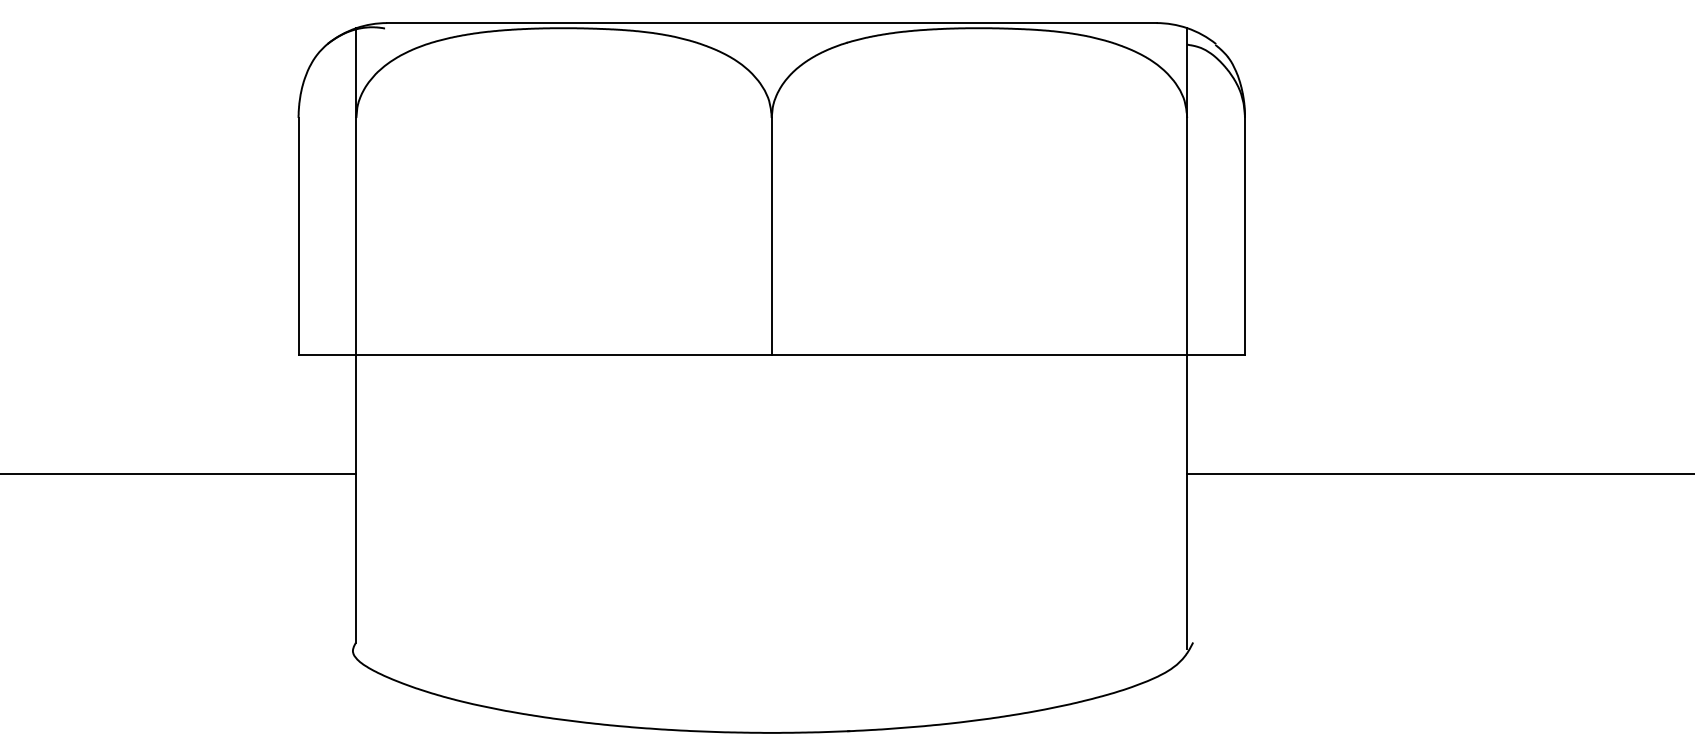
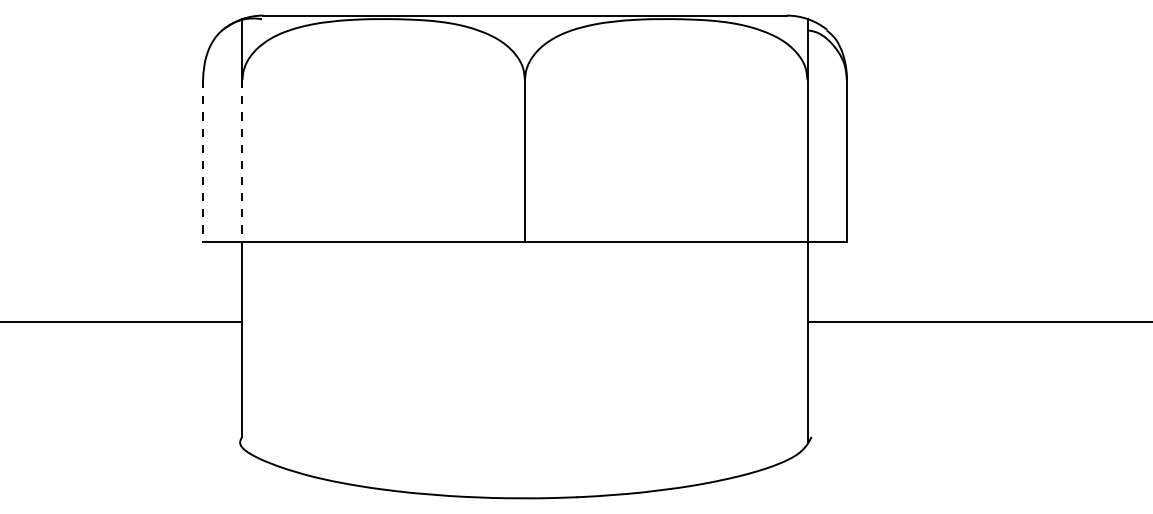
line: (299, 236) -> (203, 160), solid -> dashed
line: (356, 236) -> (242, 160), solid -> dashed

